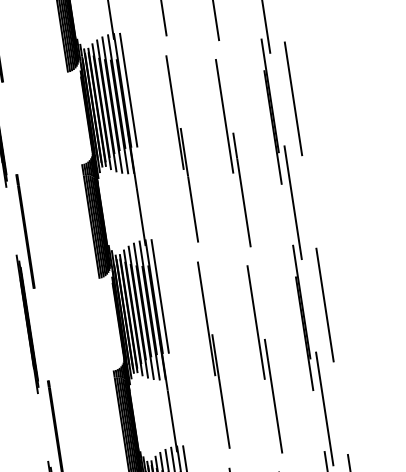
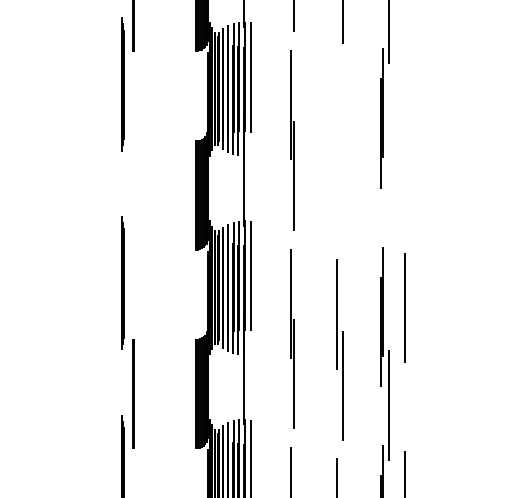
line: (293, 99) -> (404, 109), removed
part: (232, 153) -> (339, 151), removed
line: (293, 202) -> (389, 206), removed
line: (25, 231) -> (133, 195), removed

